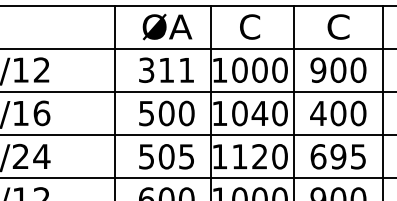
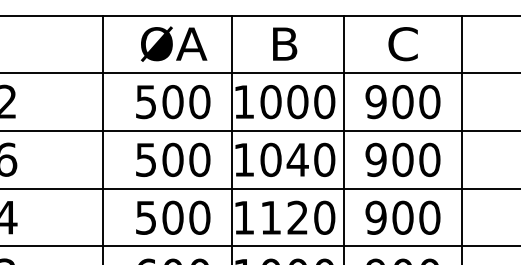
text: (250, 26) -> (285, 43), C -> B
text: (166, 69) -> (172, 100), 311 -> 500
text: (318, 113) -> (376, 159), 400 -> 900
text: (186, 156) -> (199, 217), 505 -> 500
text: (338, 156) -> (403, 217), 695 -> 900

